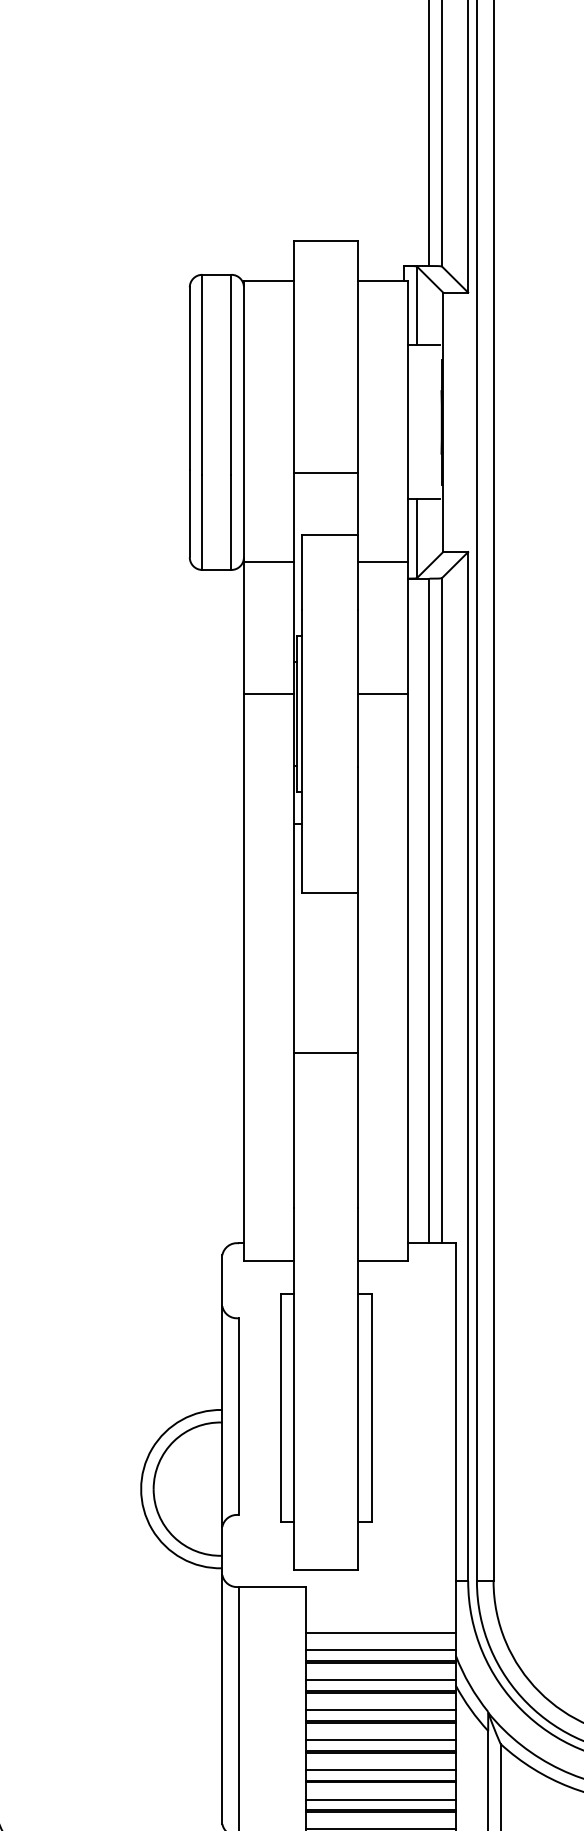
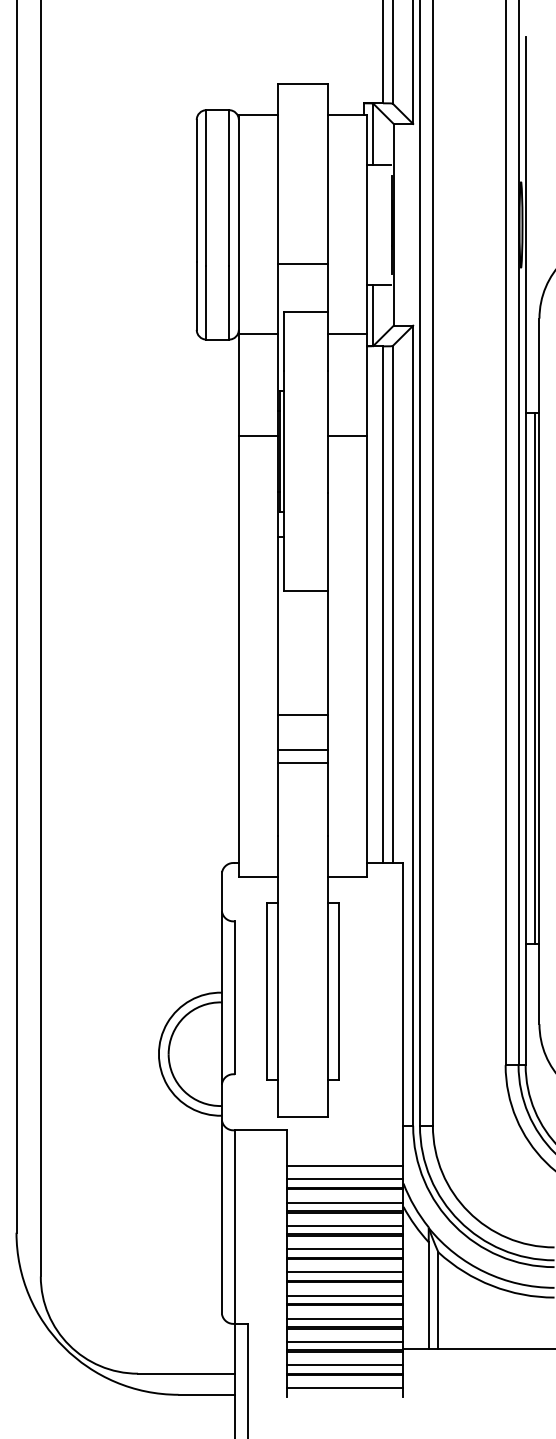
line: (325, 1098) -> (302, 750), added
line: (325, 1115) -> (302, 763), added

